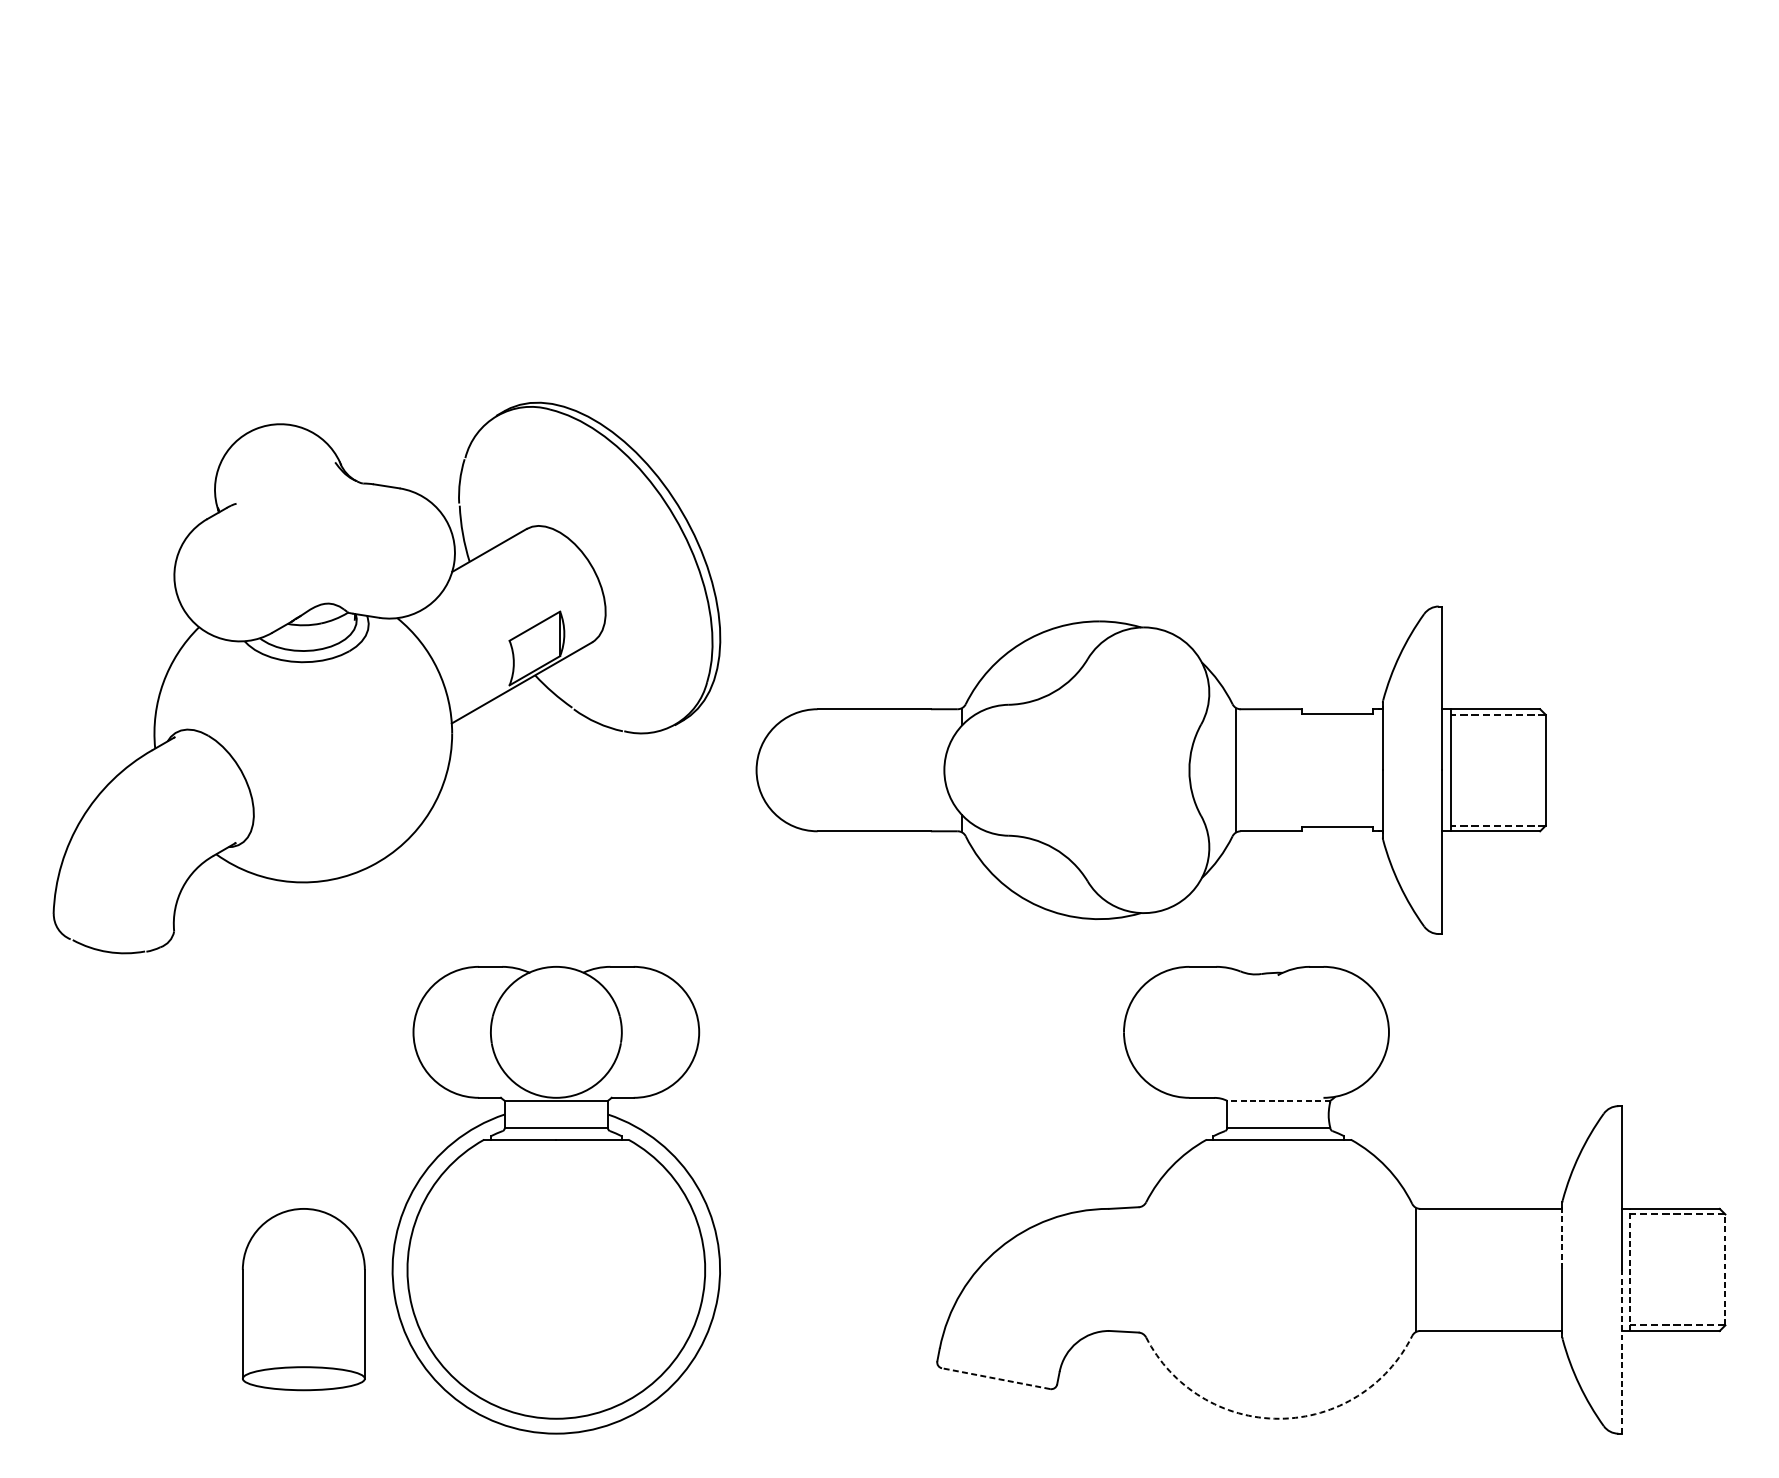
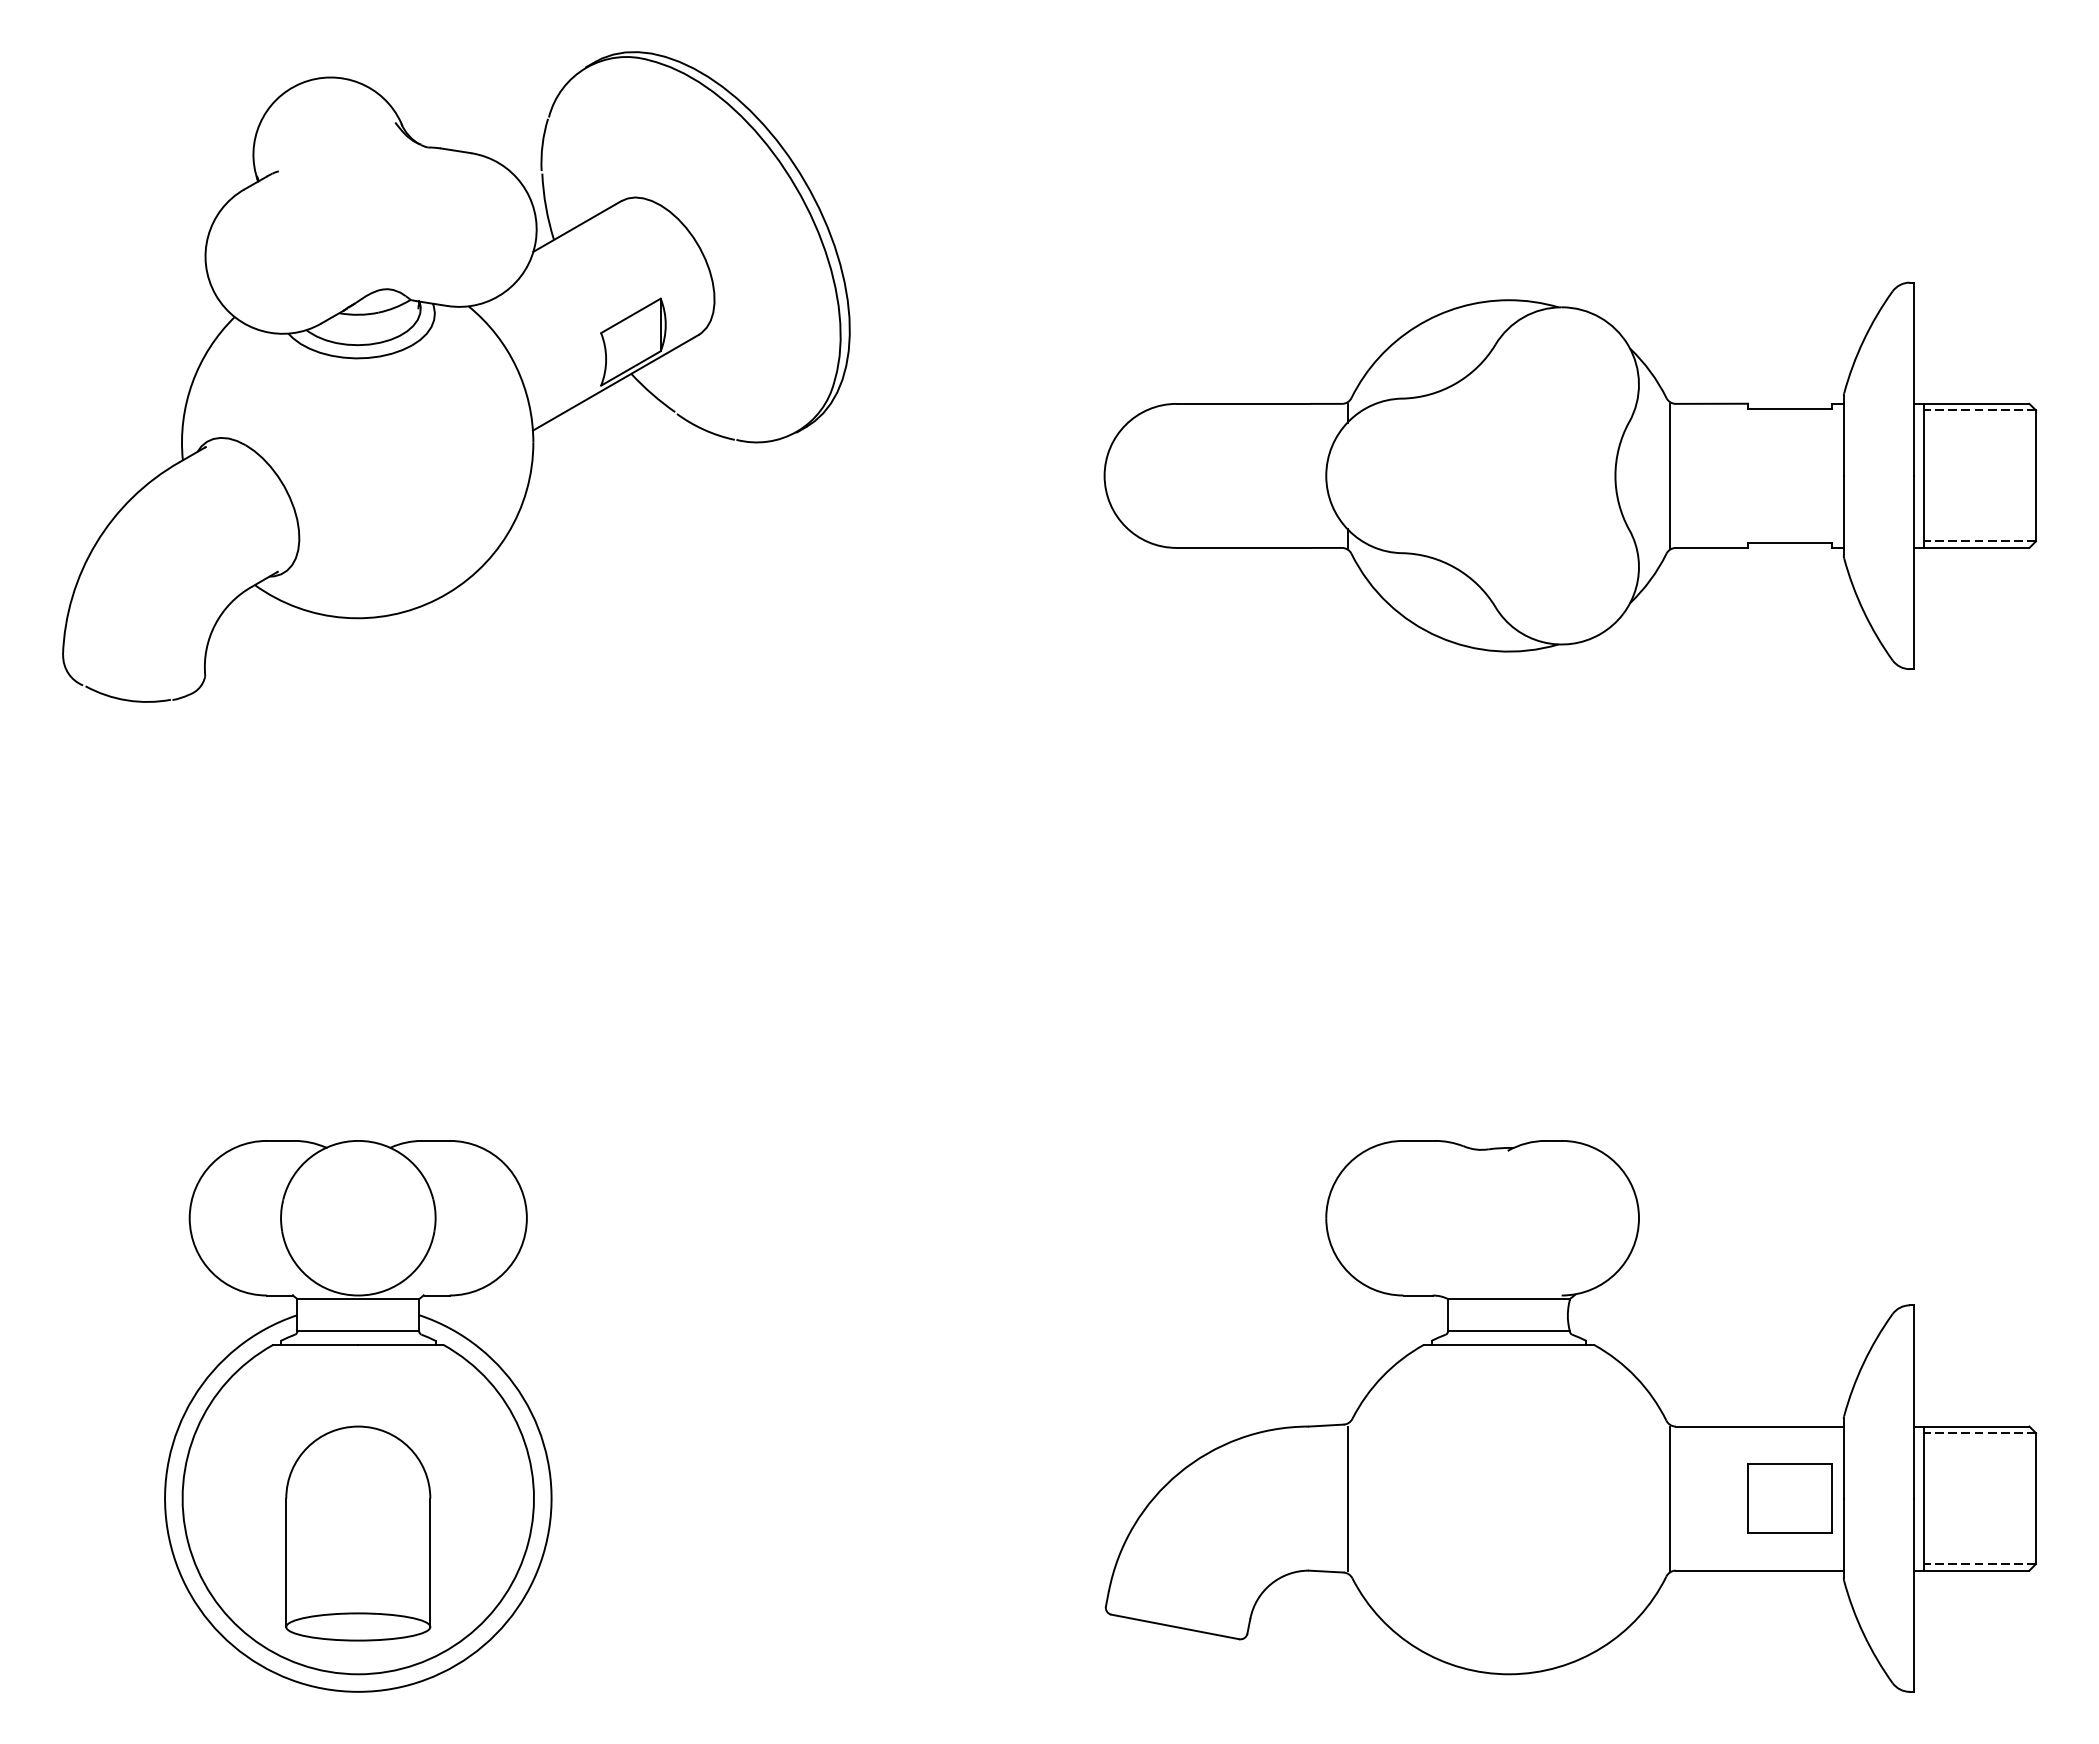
part: (387, 677) -> (456, 376), moved
part: (1151, 769) -> (1570, 475), moved
line: (1278, 1101) -> (1508, 1299), dashed -> solid
part: (556, 1200) -> (358, 1416), moved
line: (1562, 1239) -> (1843, 1462), dashed -> solid
line: (1141, 1269) -> (1347, 1498), added
part: (1516, 1269) -> (1789, 1498), added
line: (1630, 1269) -> (1923, 1498), dashed -> solid
line: (1725, 1269) -> (2036, 1498), dashed -> solid
line: (1622, 1352) -> (1914, 1595), dashed -> solid
line: (996, 1378) -> (1175, 1626), dashed -> solid
arc: (1279, 1418) -> (1509, 1674), dashed -> solid

